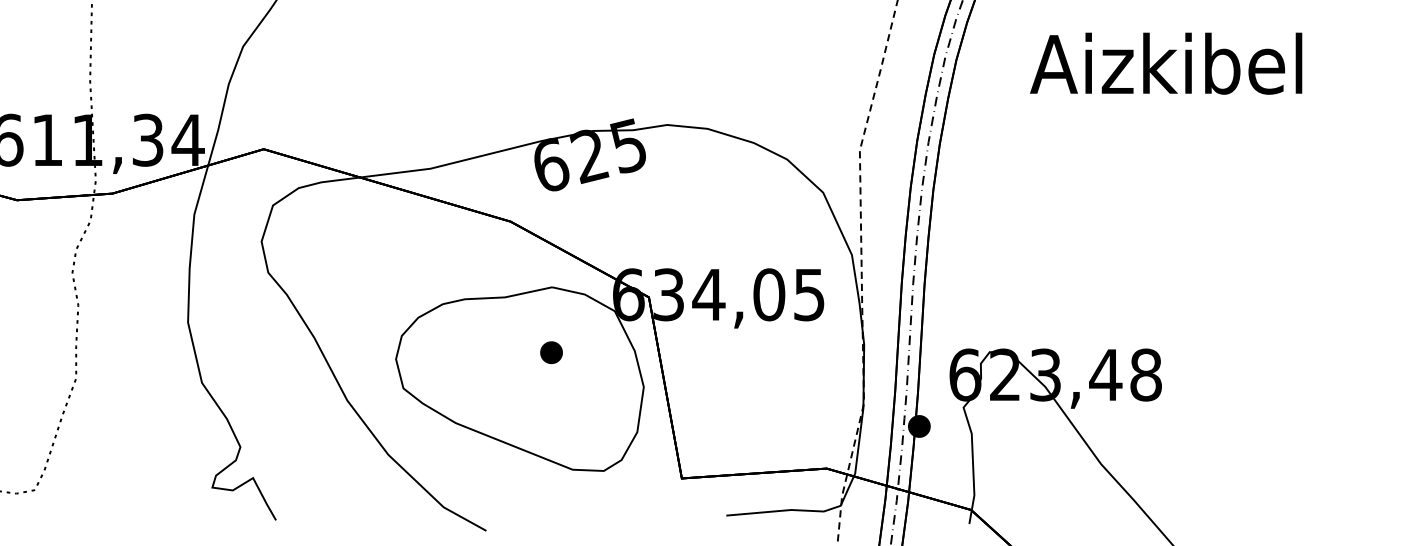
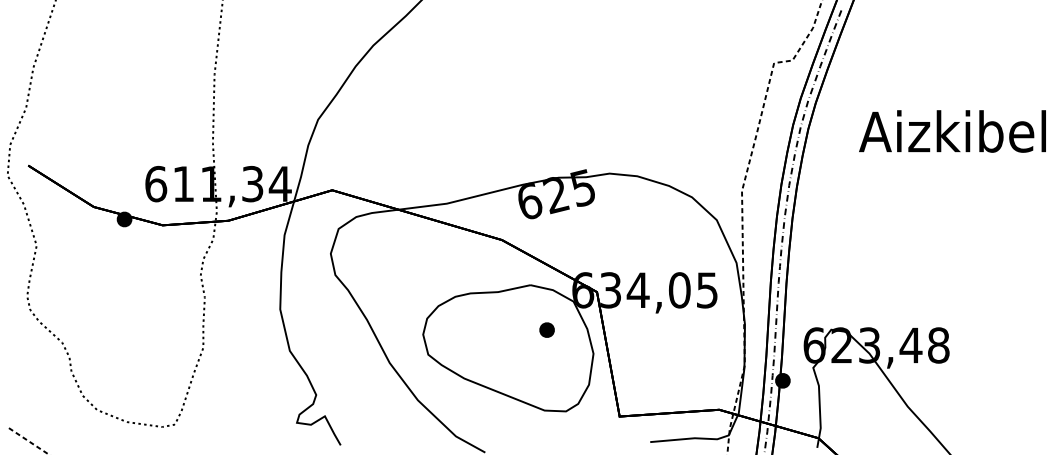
part: (550, 351) -> (546, 329), moved

